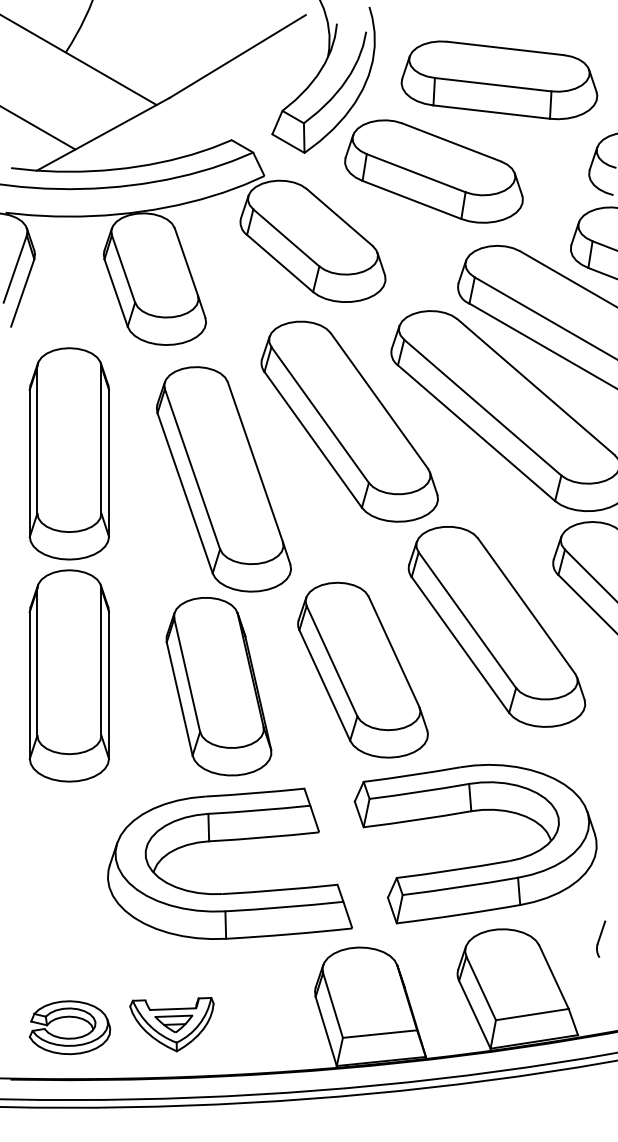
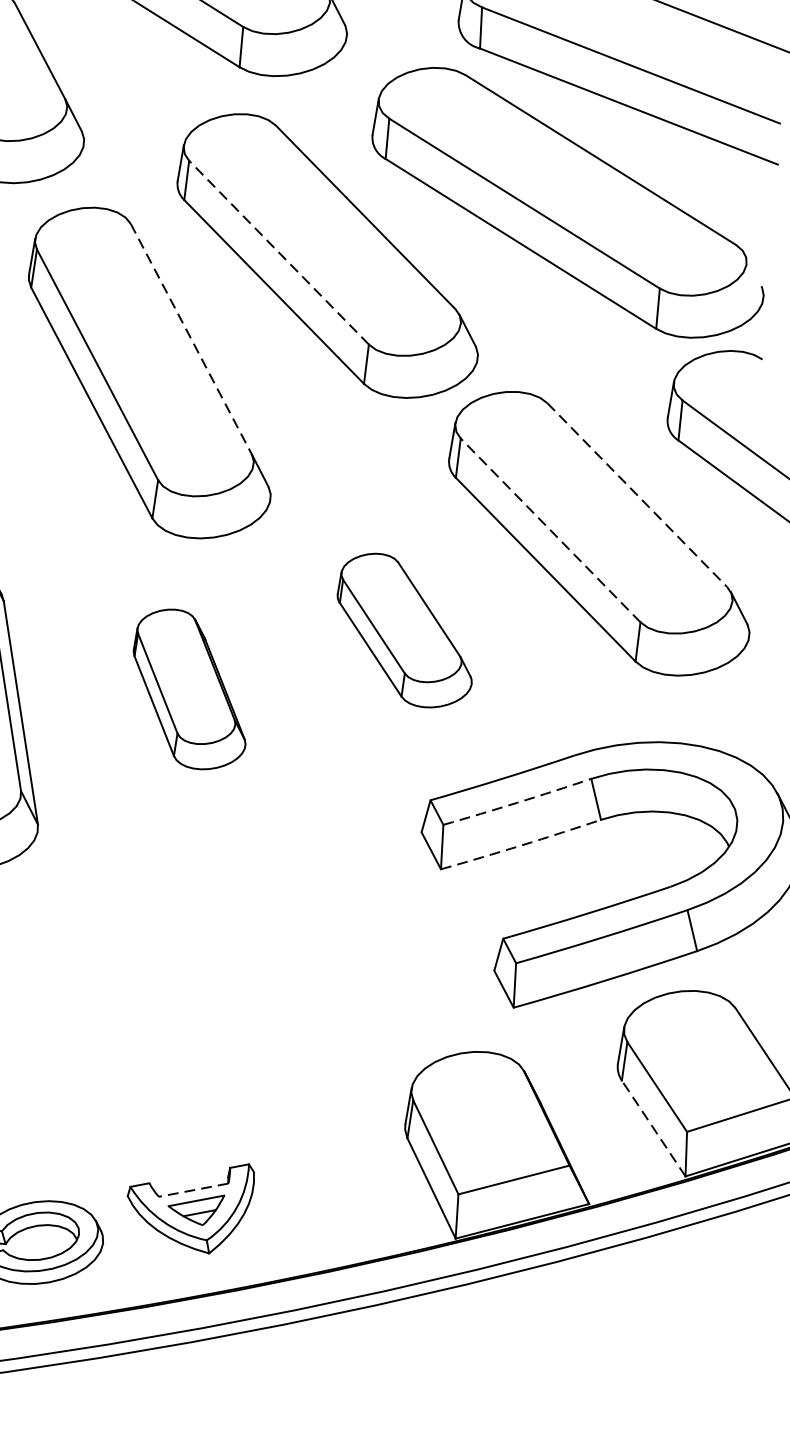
line: (320, 415) -> (279, 253), solid -> dashed
line: (255, 462) -> (191, 339), solid -> dashed
line: (526, 606) -> (637, 495), solid -> dashed
line: (467, 620) -> (550, 530), solid -> dashed
part: (362, 669) -> (402, 629), size x0.6
part: (218, 686) -> (187, 689), size x0.6
arc: (419, 791) -> (517, 801), solid -> dashed
arc: (417, 819) -> (521, 844), solid -> dashed
part: (227, 841) -> (237, 922), removed
line: (172, 1009) -> (192, 1190), solid -> dashed
line: (474, 1014) -> (653, 1128), solid -> dashed

